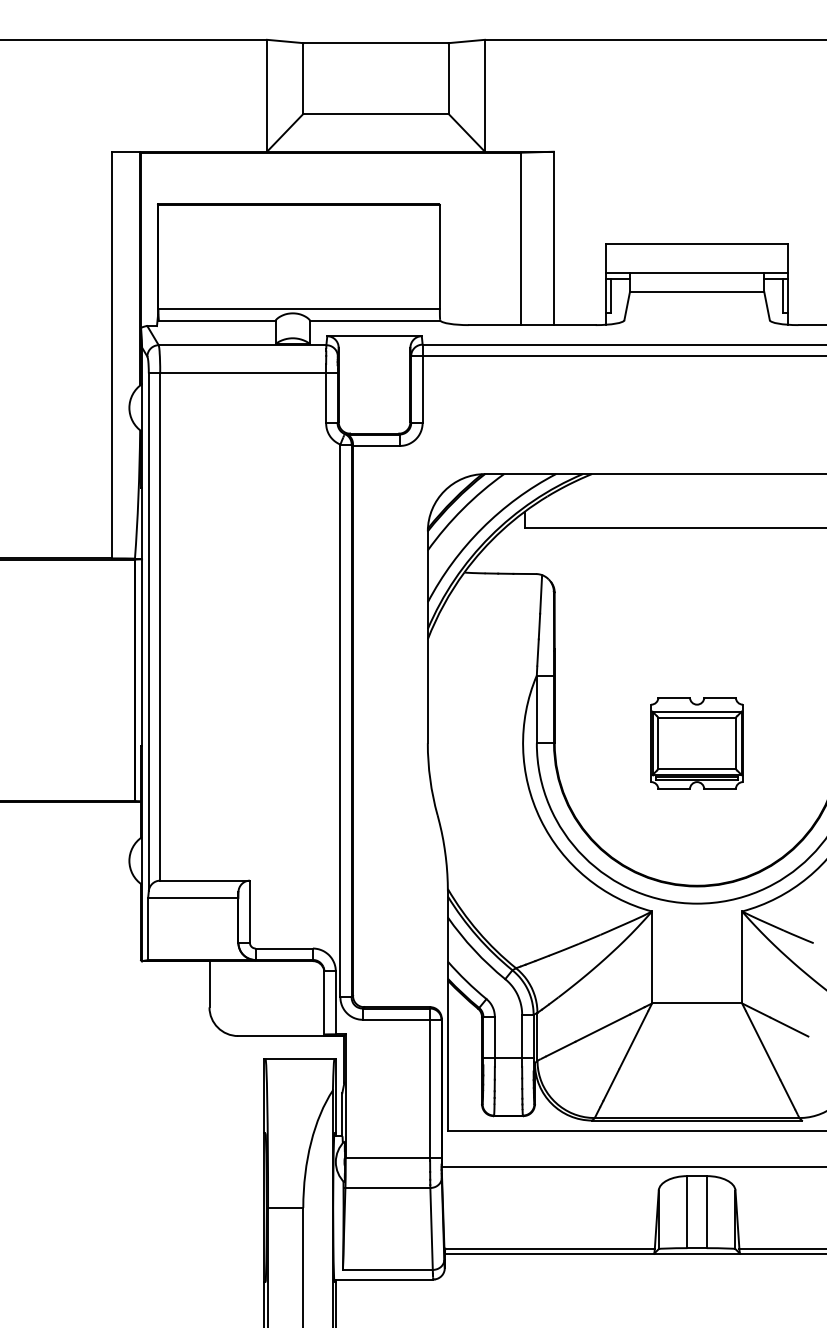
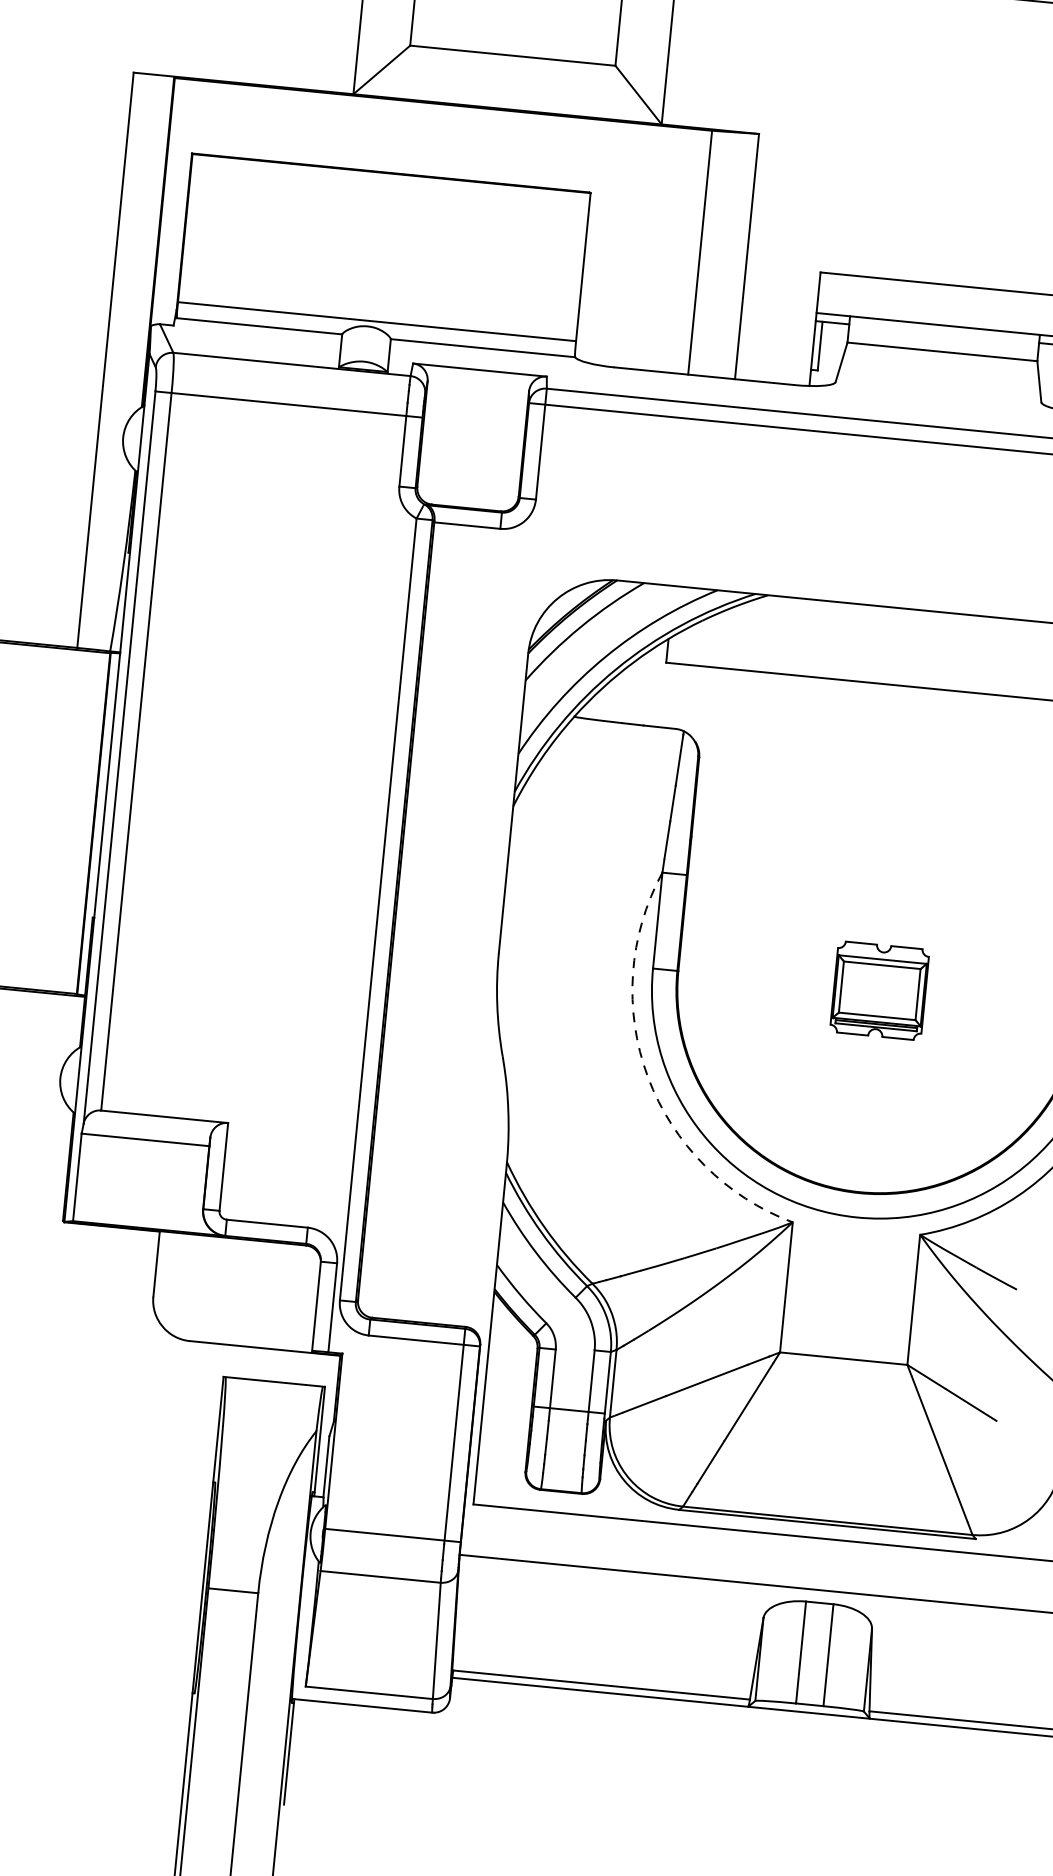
part: (696, 743) -> (878, 990), size x0.7
arc: (540, 819) -> (647, 1076), solid -> dashed

